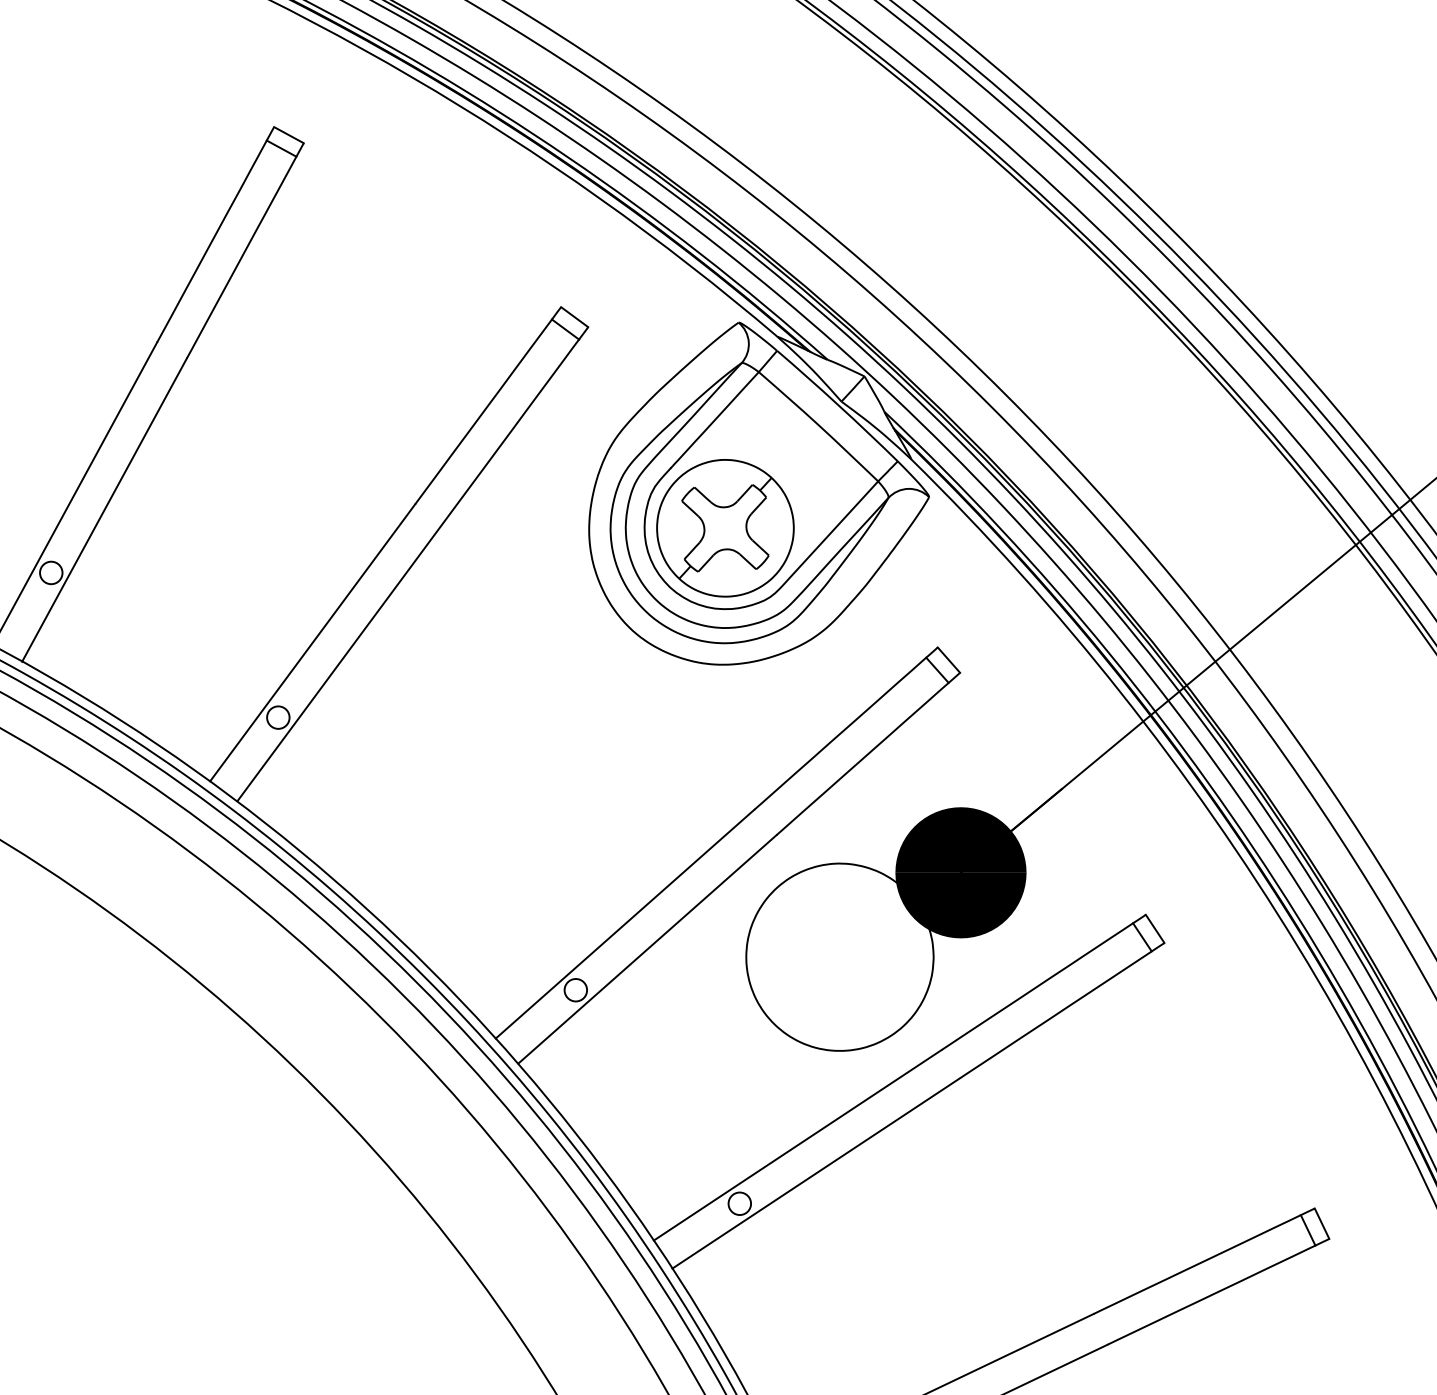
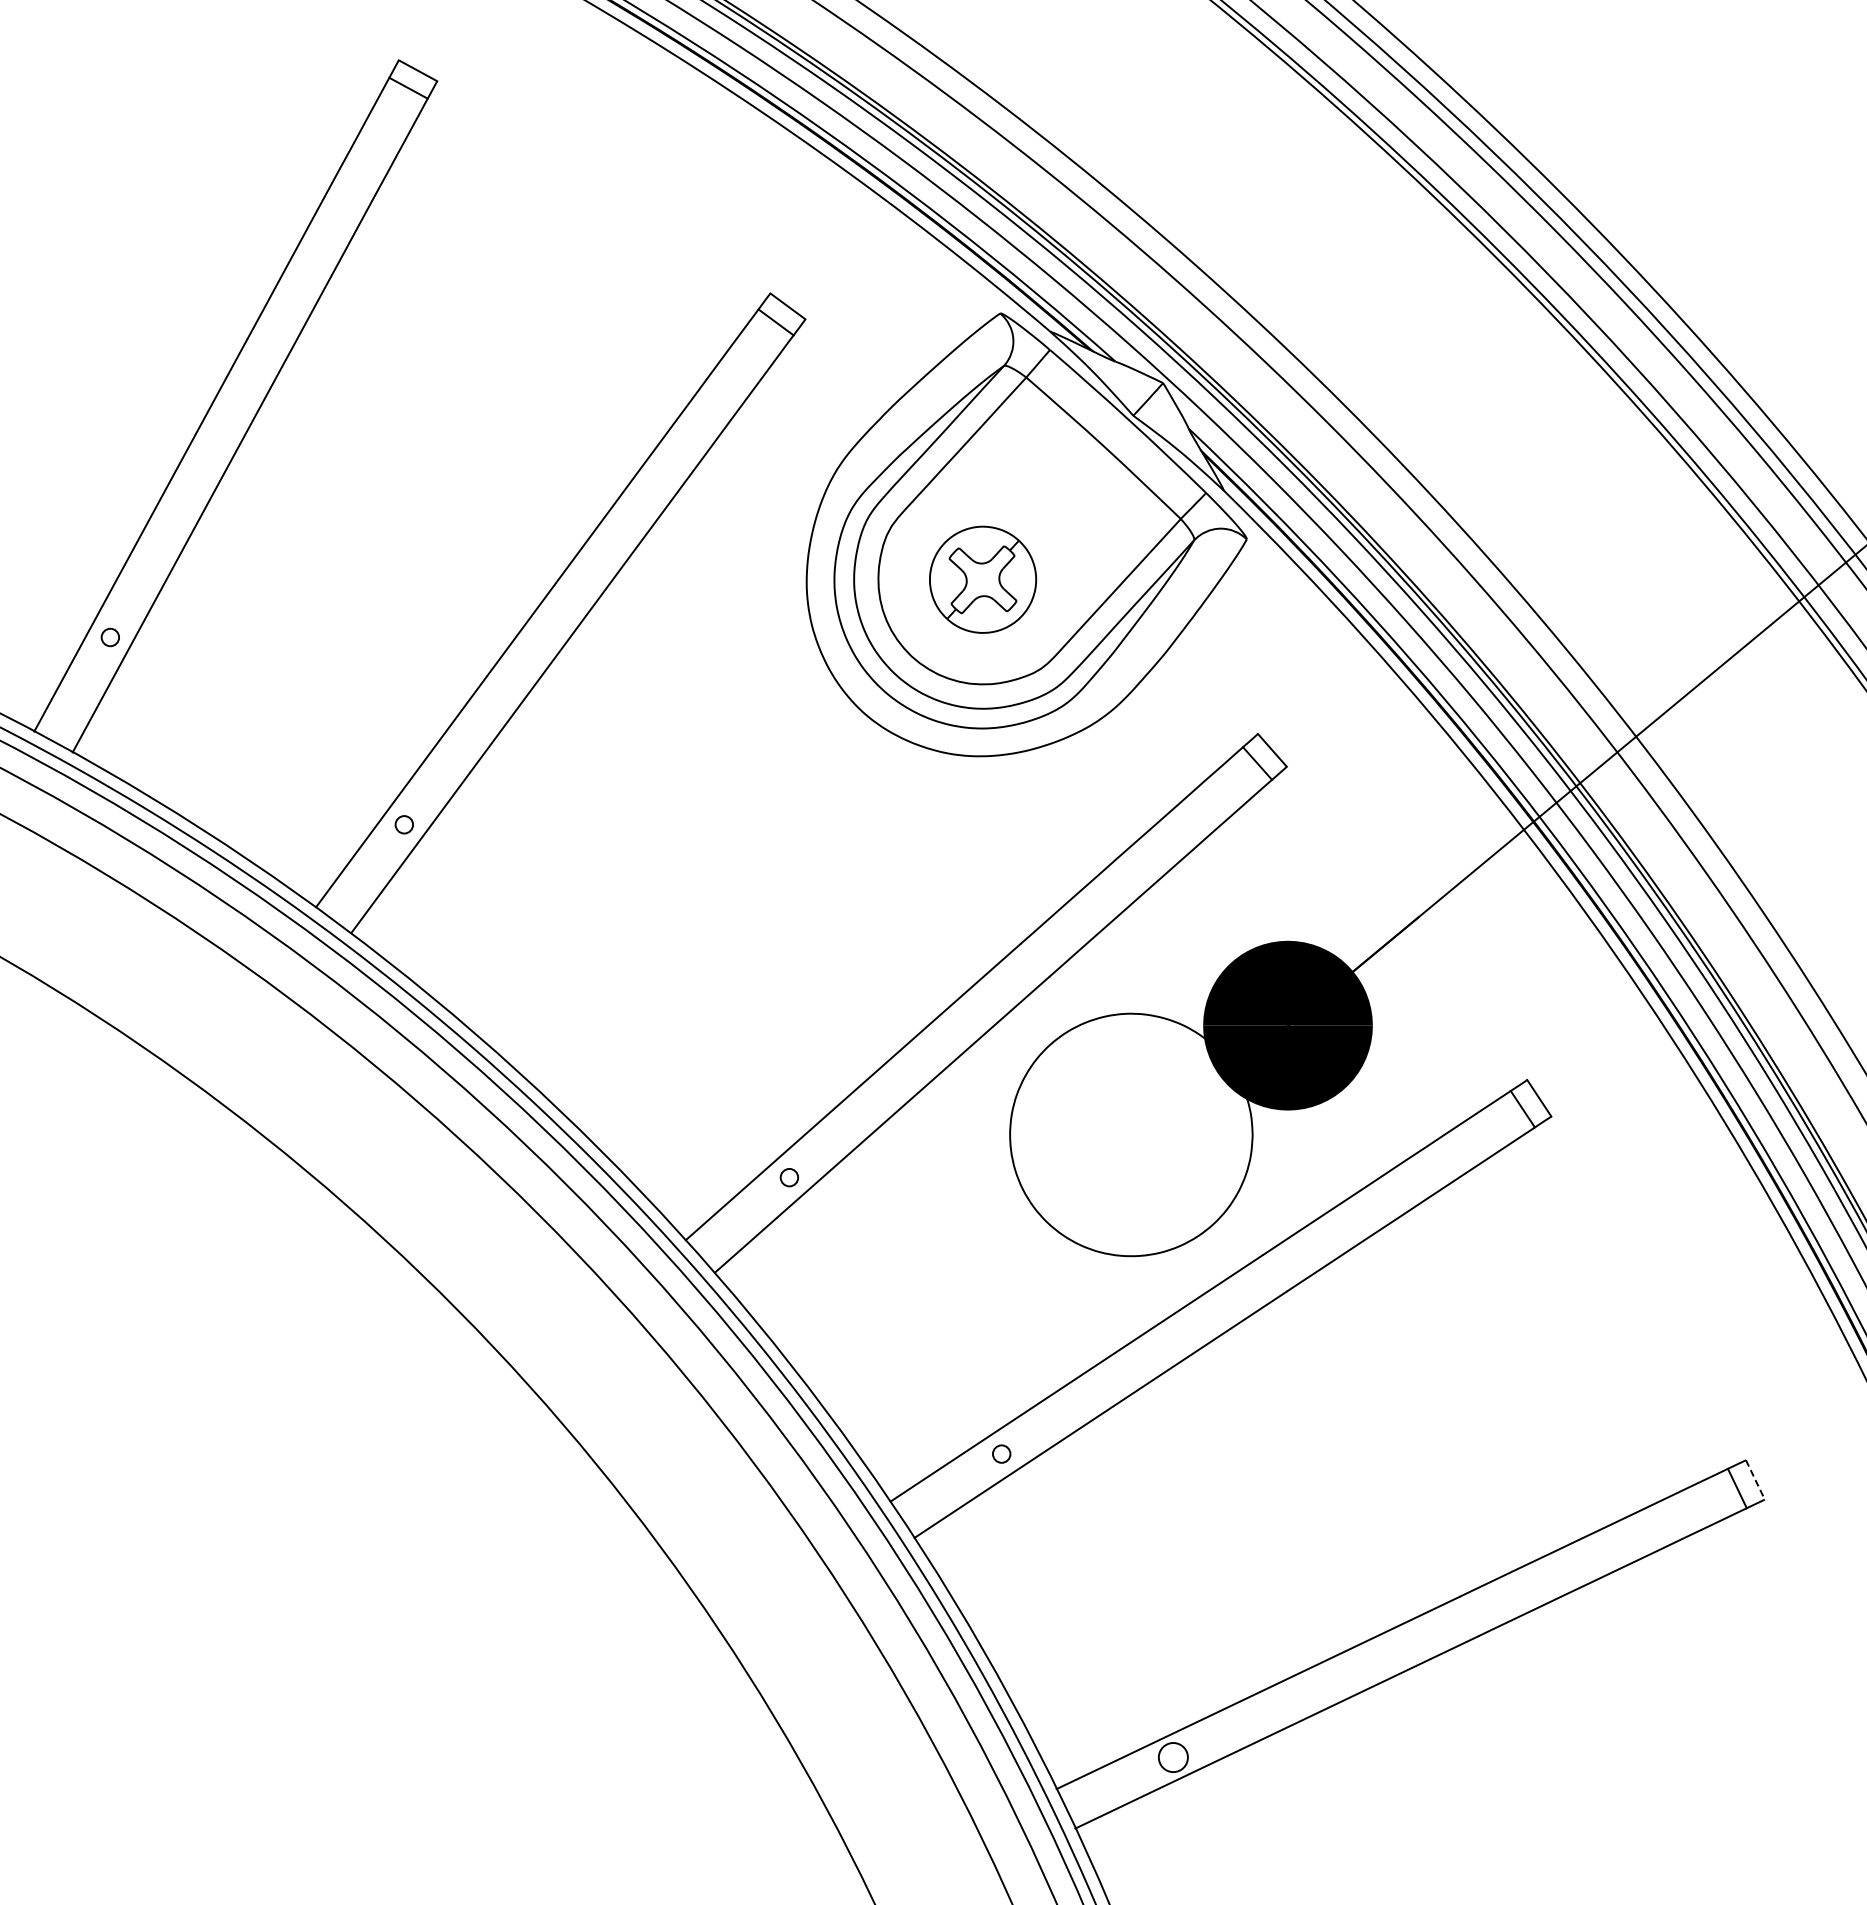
part: (724, 528) -> (982, 579), size x0.6
circle: (50, 572) -> (109, 637), size x0.6
circle: (277, 717) -> (403, 824), size x0.6
circle: (575, 990) -> (789, 1177), size x0.6
circle: (739, 1203) -> (1001, 1453), size x0.6
line: (1322, 1223) -> (1755, 1479), solid -> dashed

